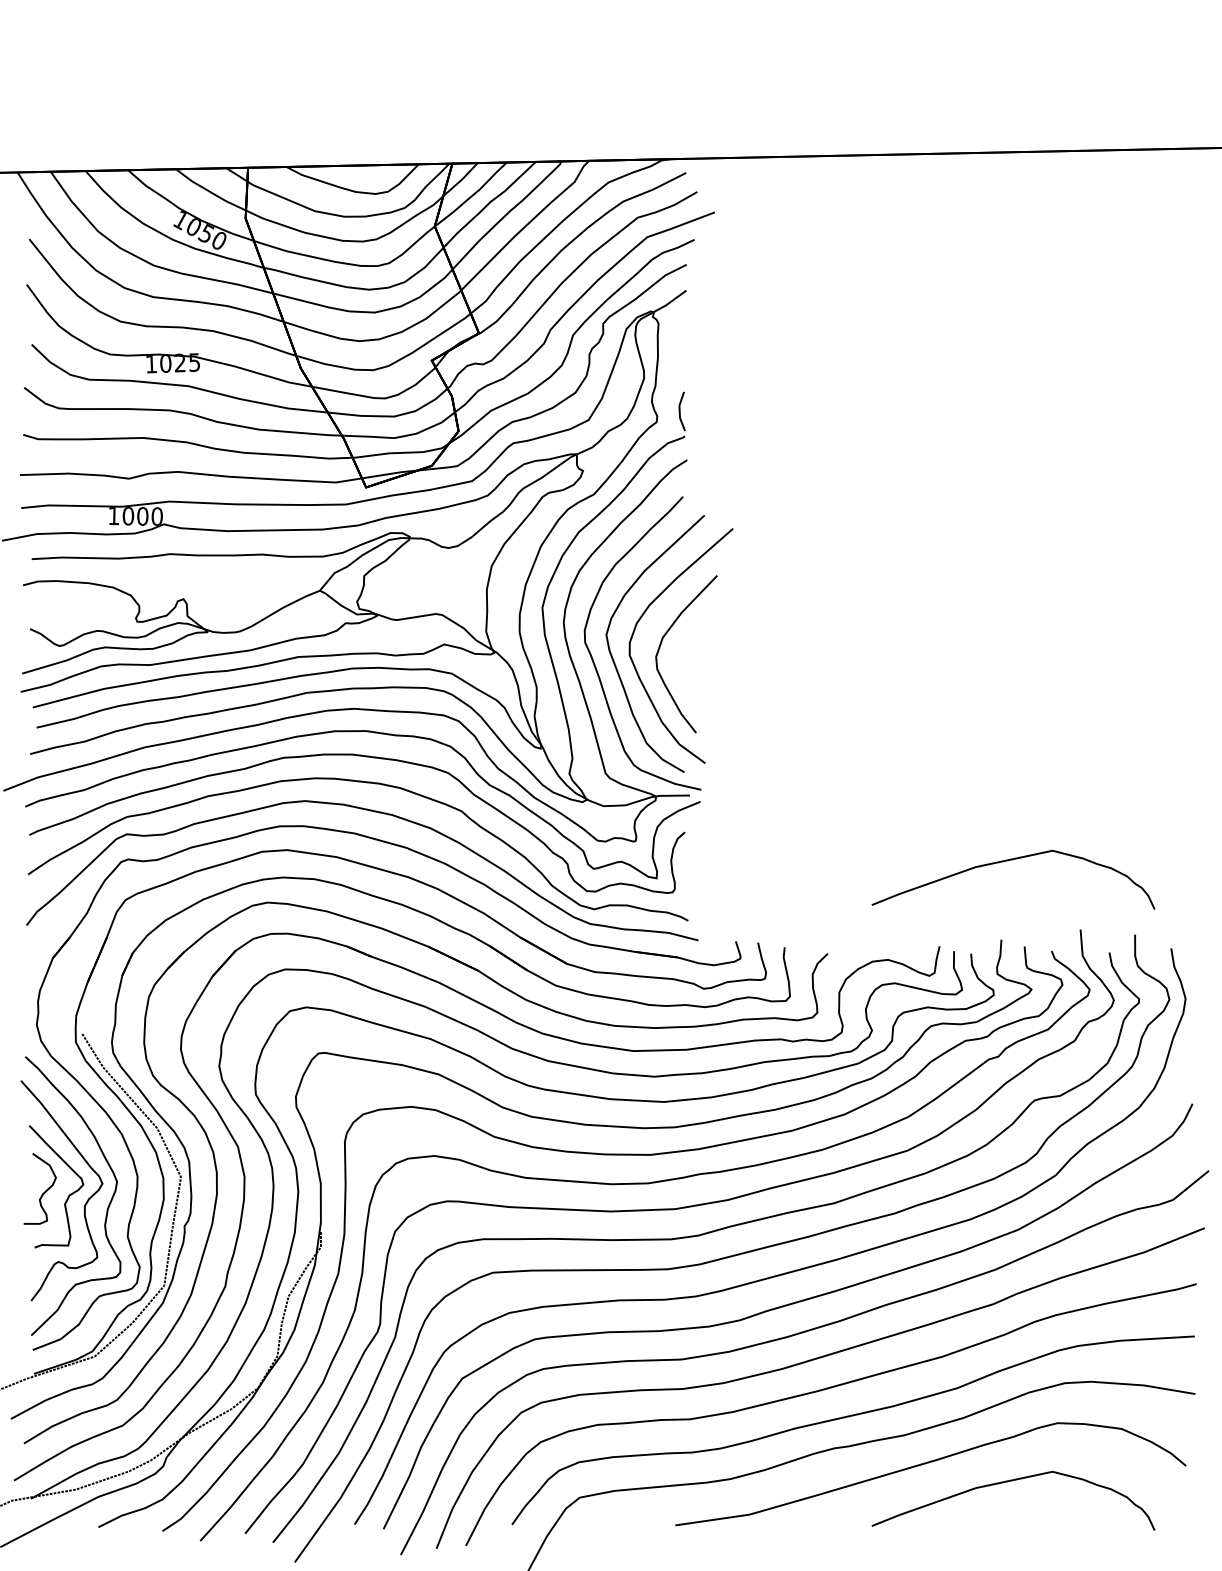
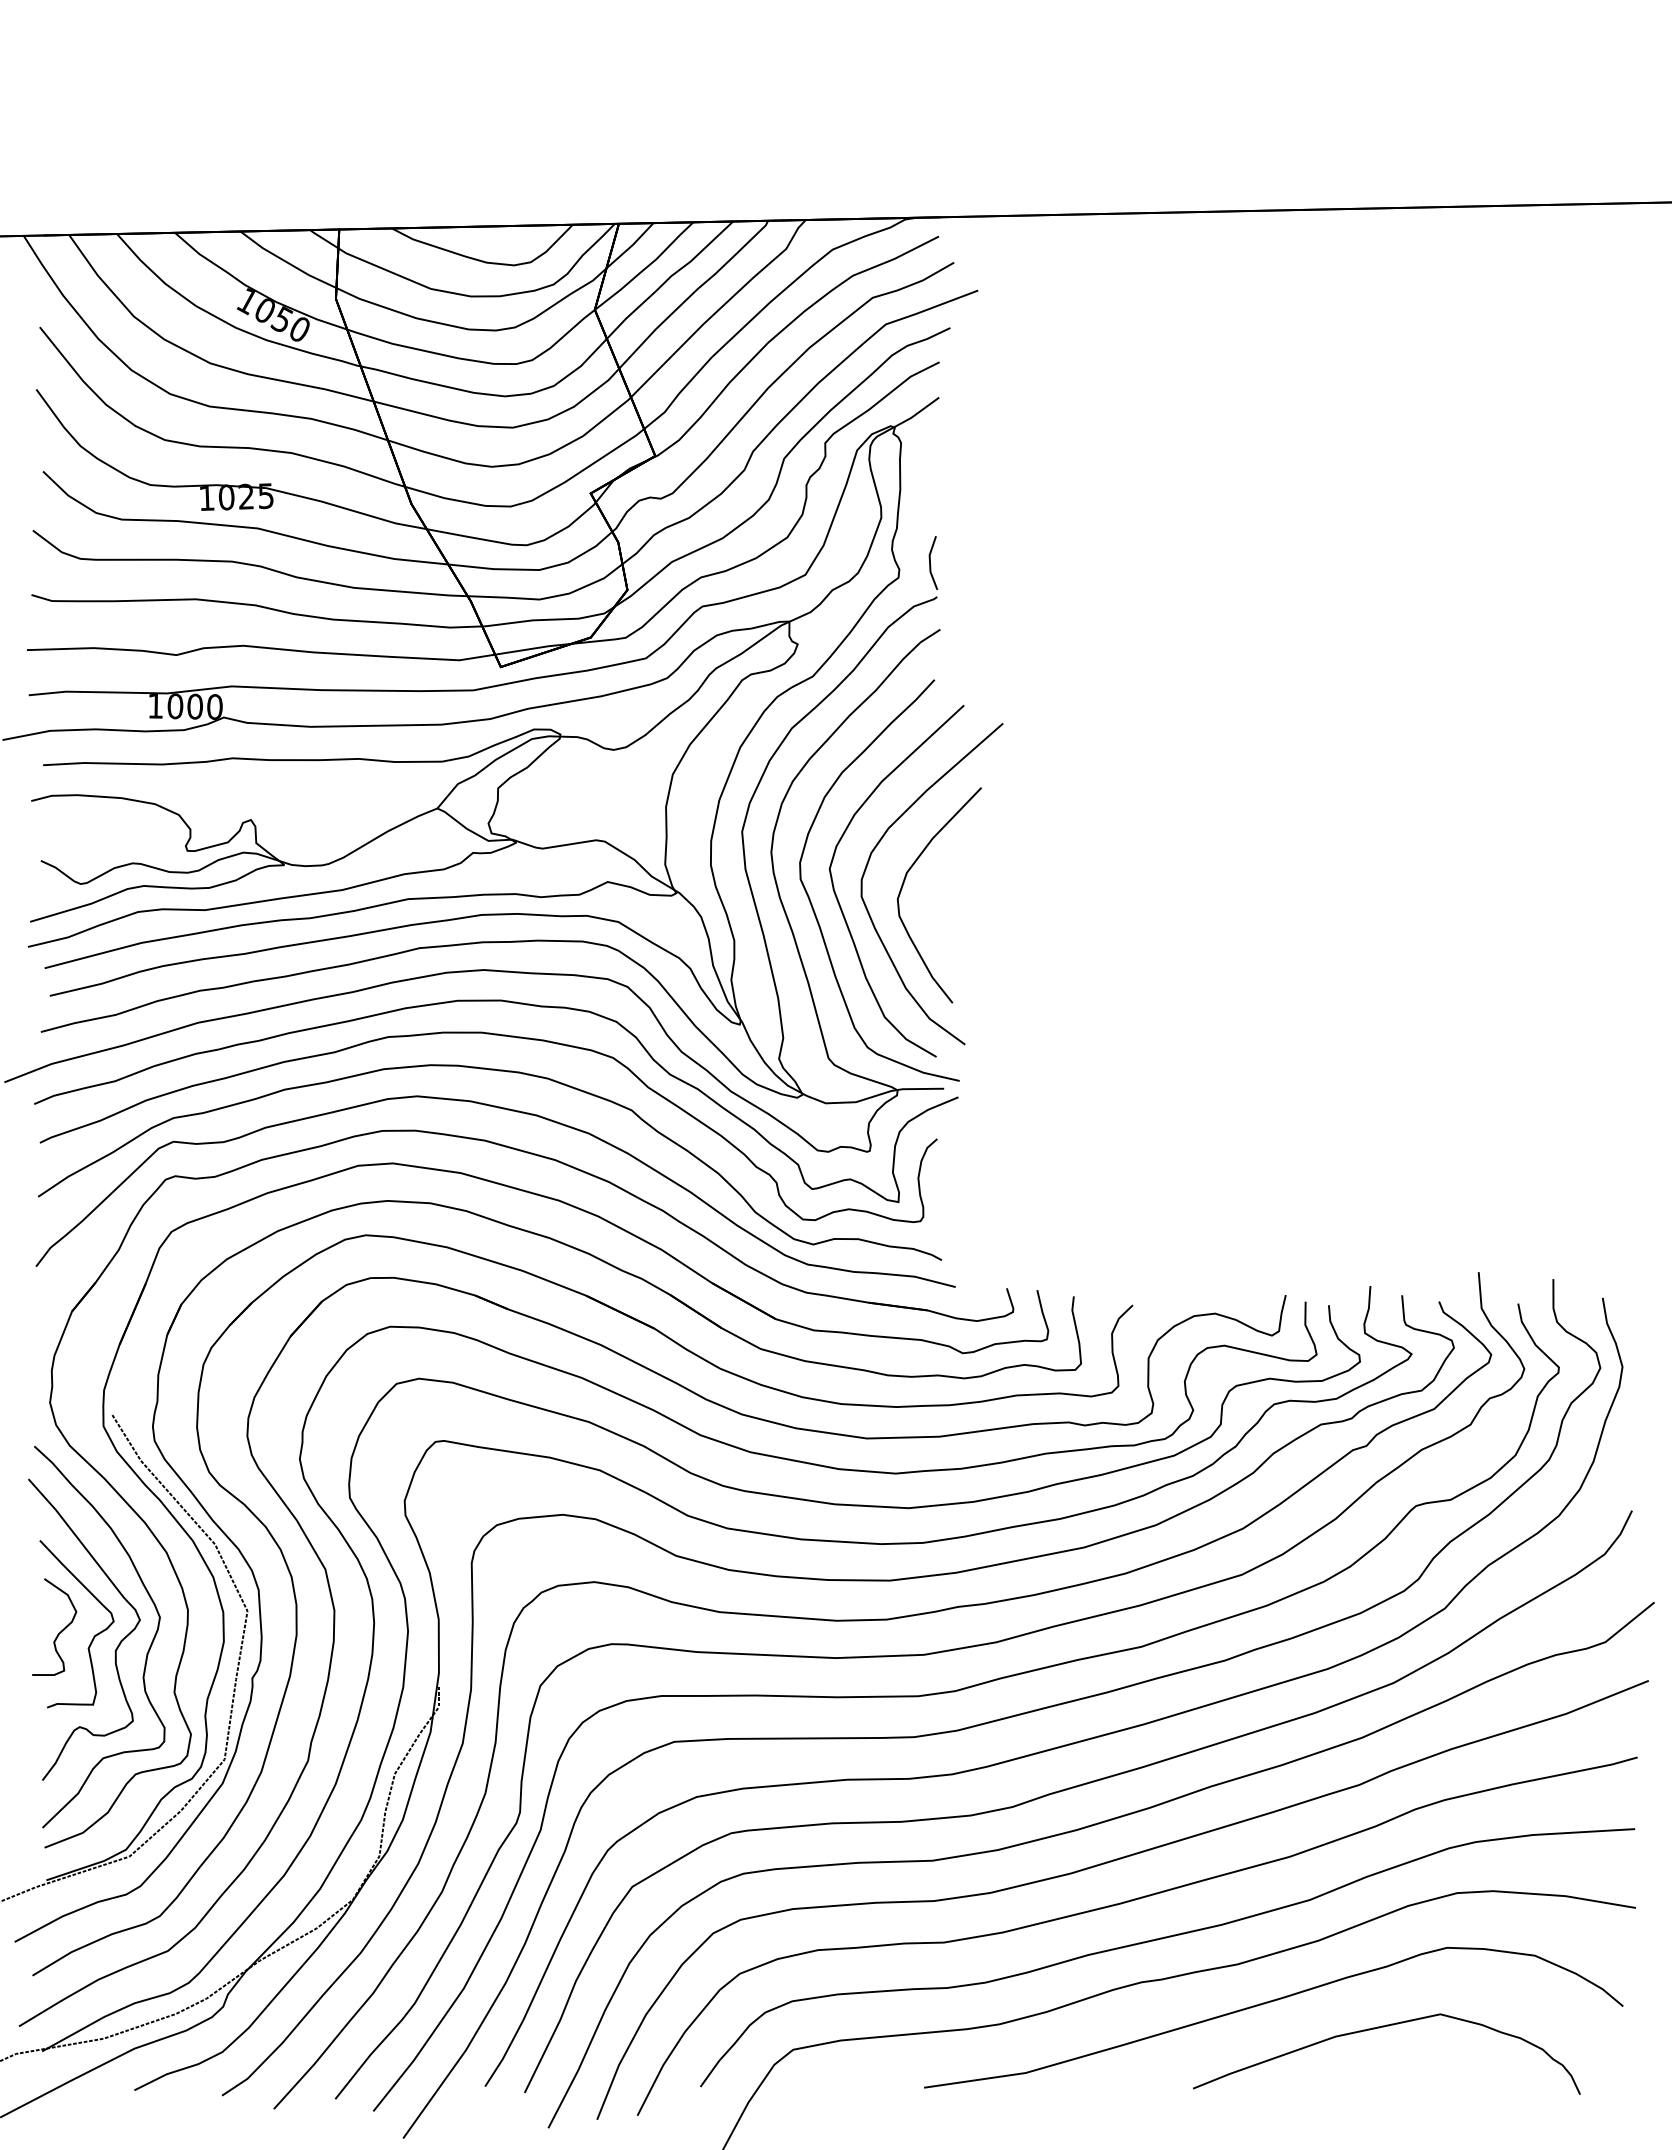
curve: (1008, 861) -> (1379, 1178), removed

